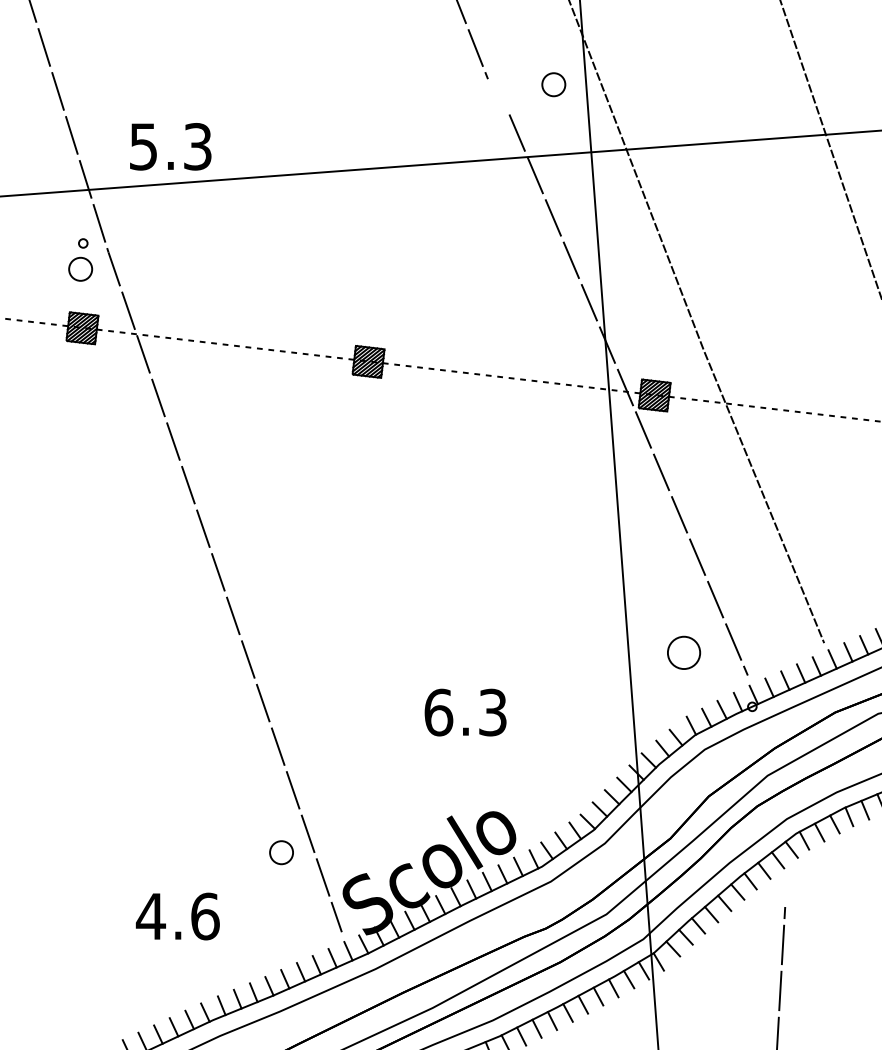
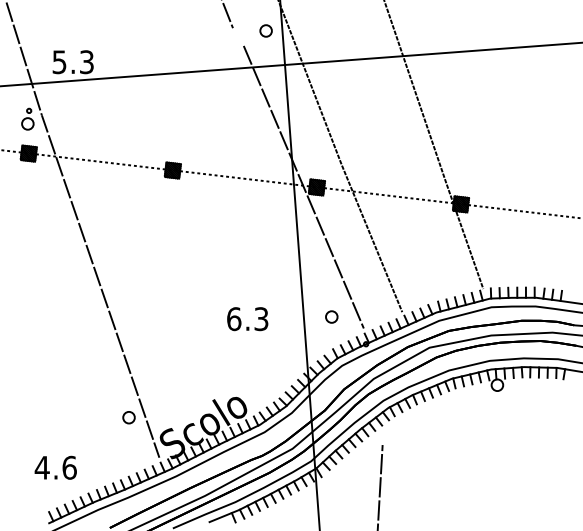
part: (683, 651) -> (331, 316), size x0.71
text: (465, 713) -> (247, 319), moved
text: (177, 915) -> (55, 467), moved

